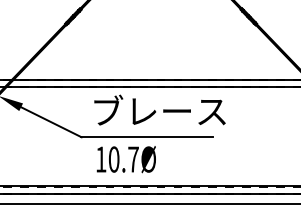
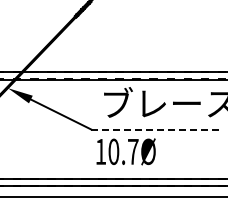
line: (146, 137) -> (156, 129), solid -> dashed
text: (125, 159) -> (125, 151), moved

